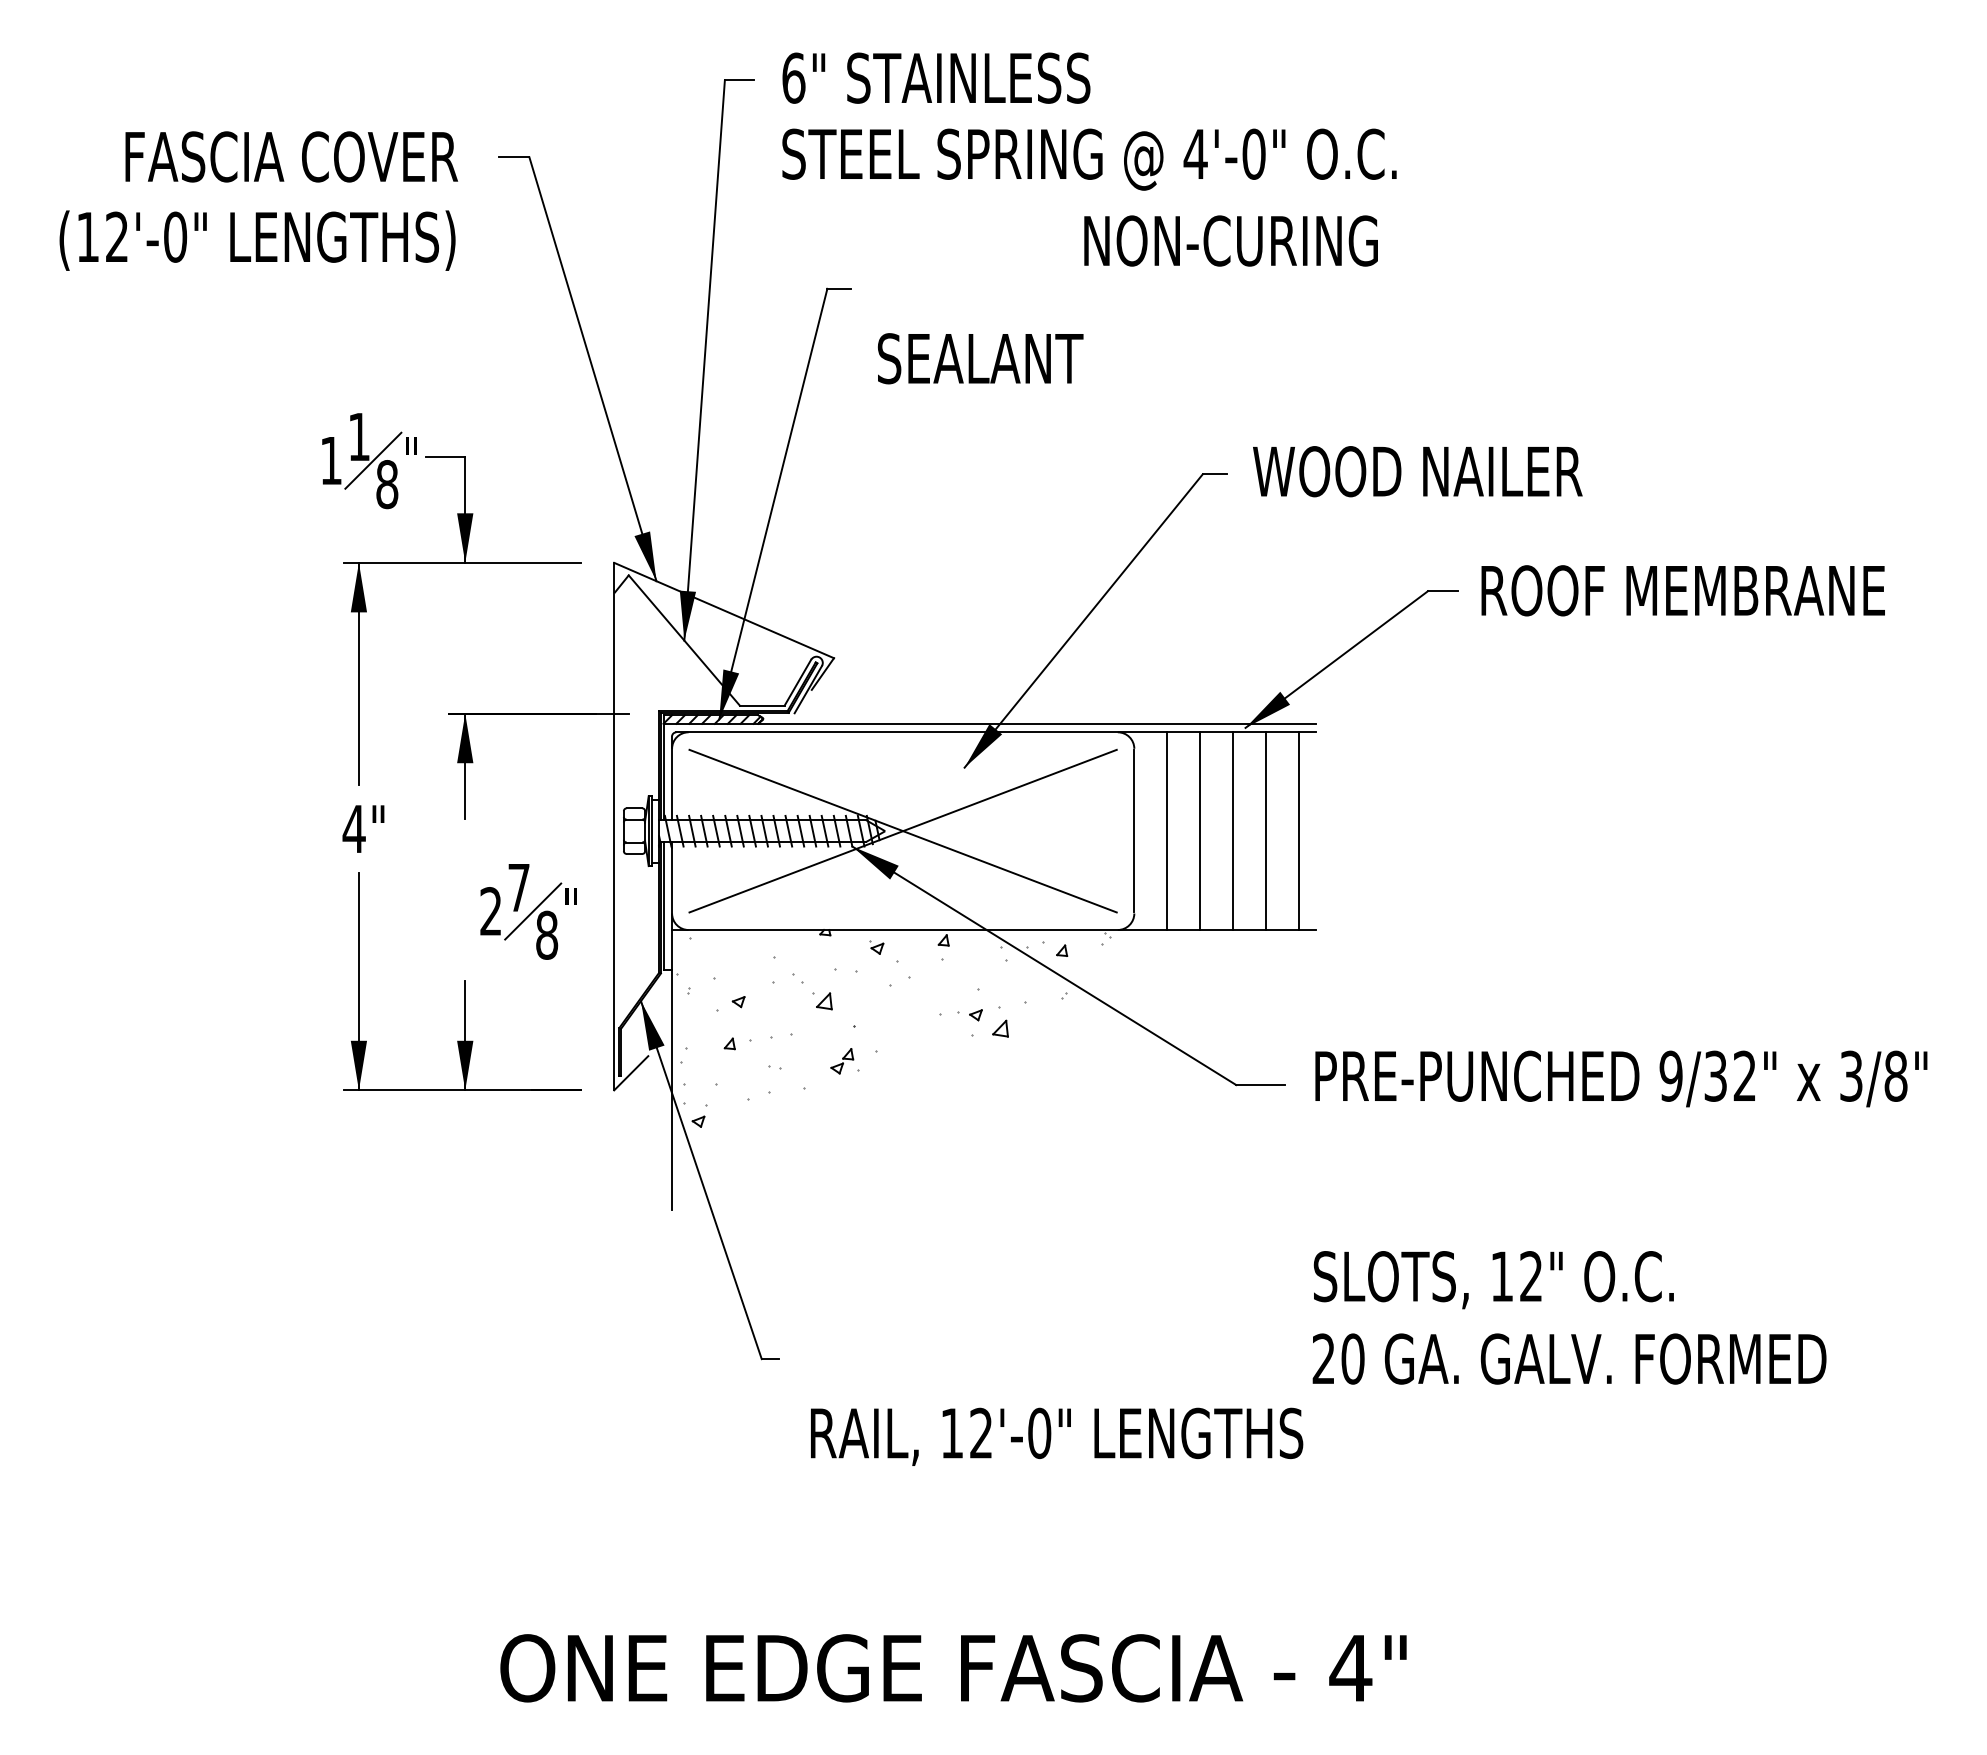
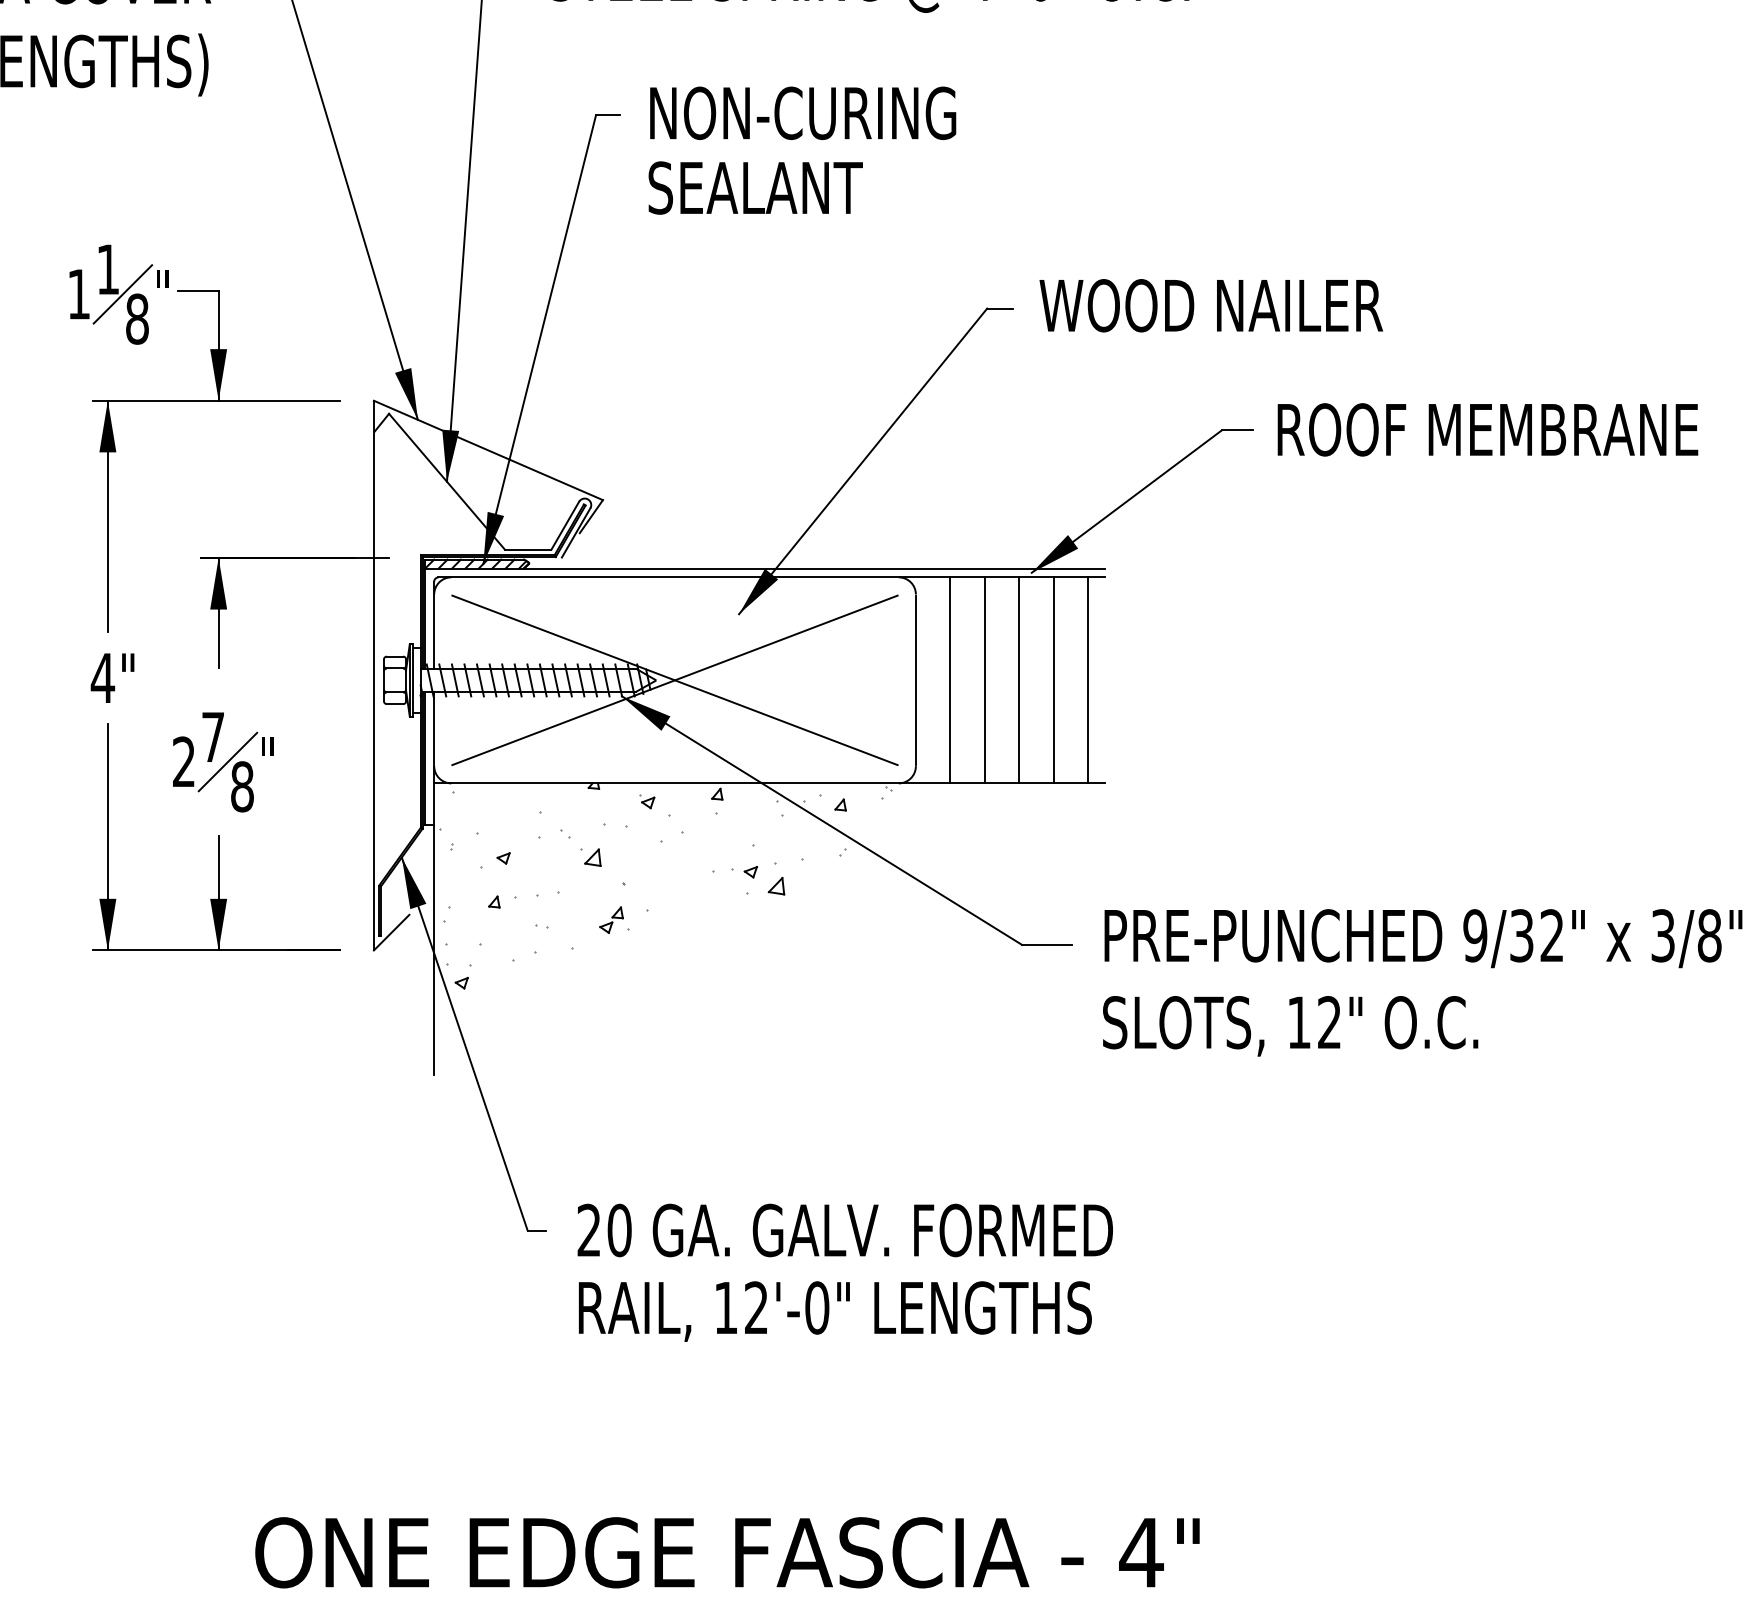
text: (1230, 240) -> (802, 112), moved
part: (528, 911) -> (223, 762), moved
text: (1493, 1280) -> (1290, 1026), moved
text: (1569, 1358) -> (845, 1229), moved

